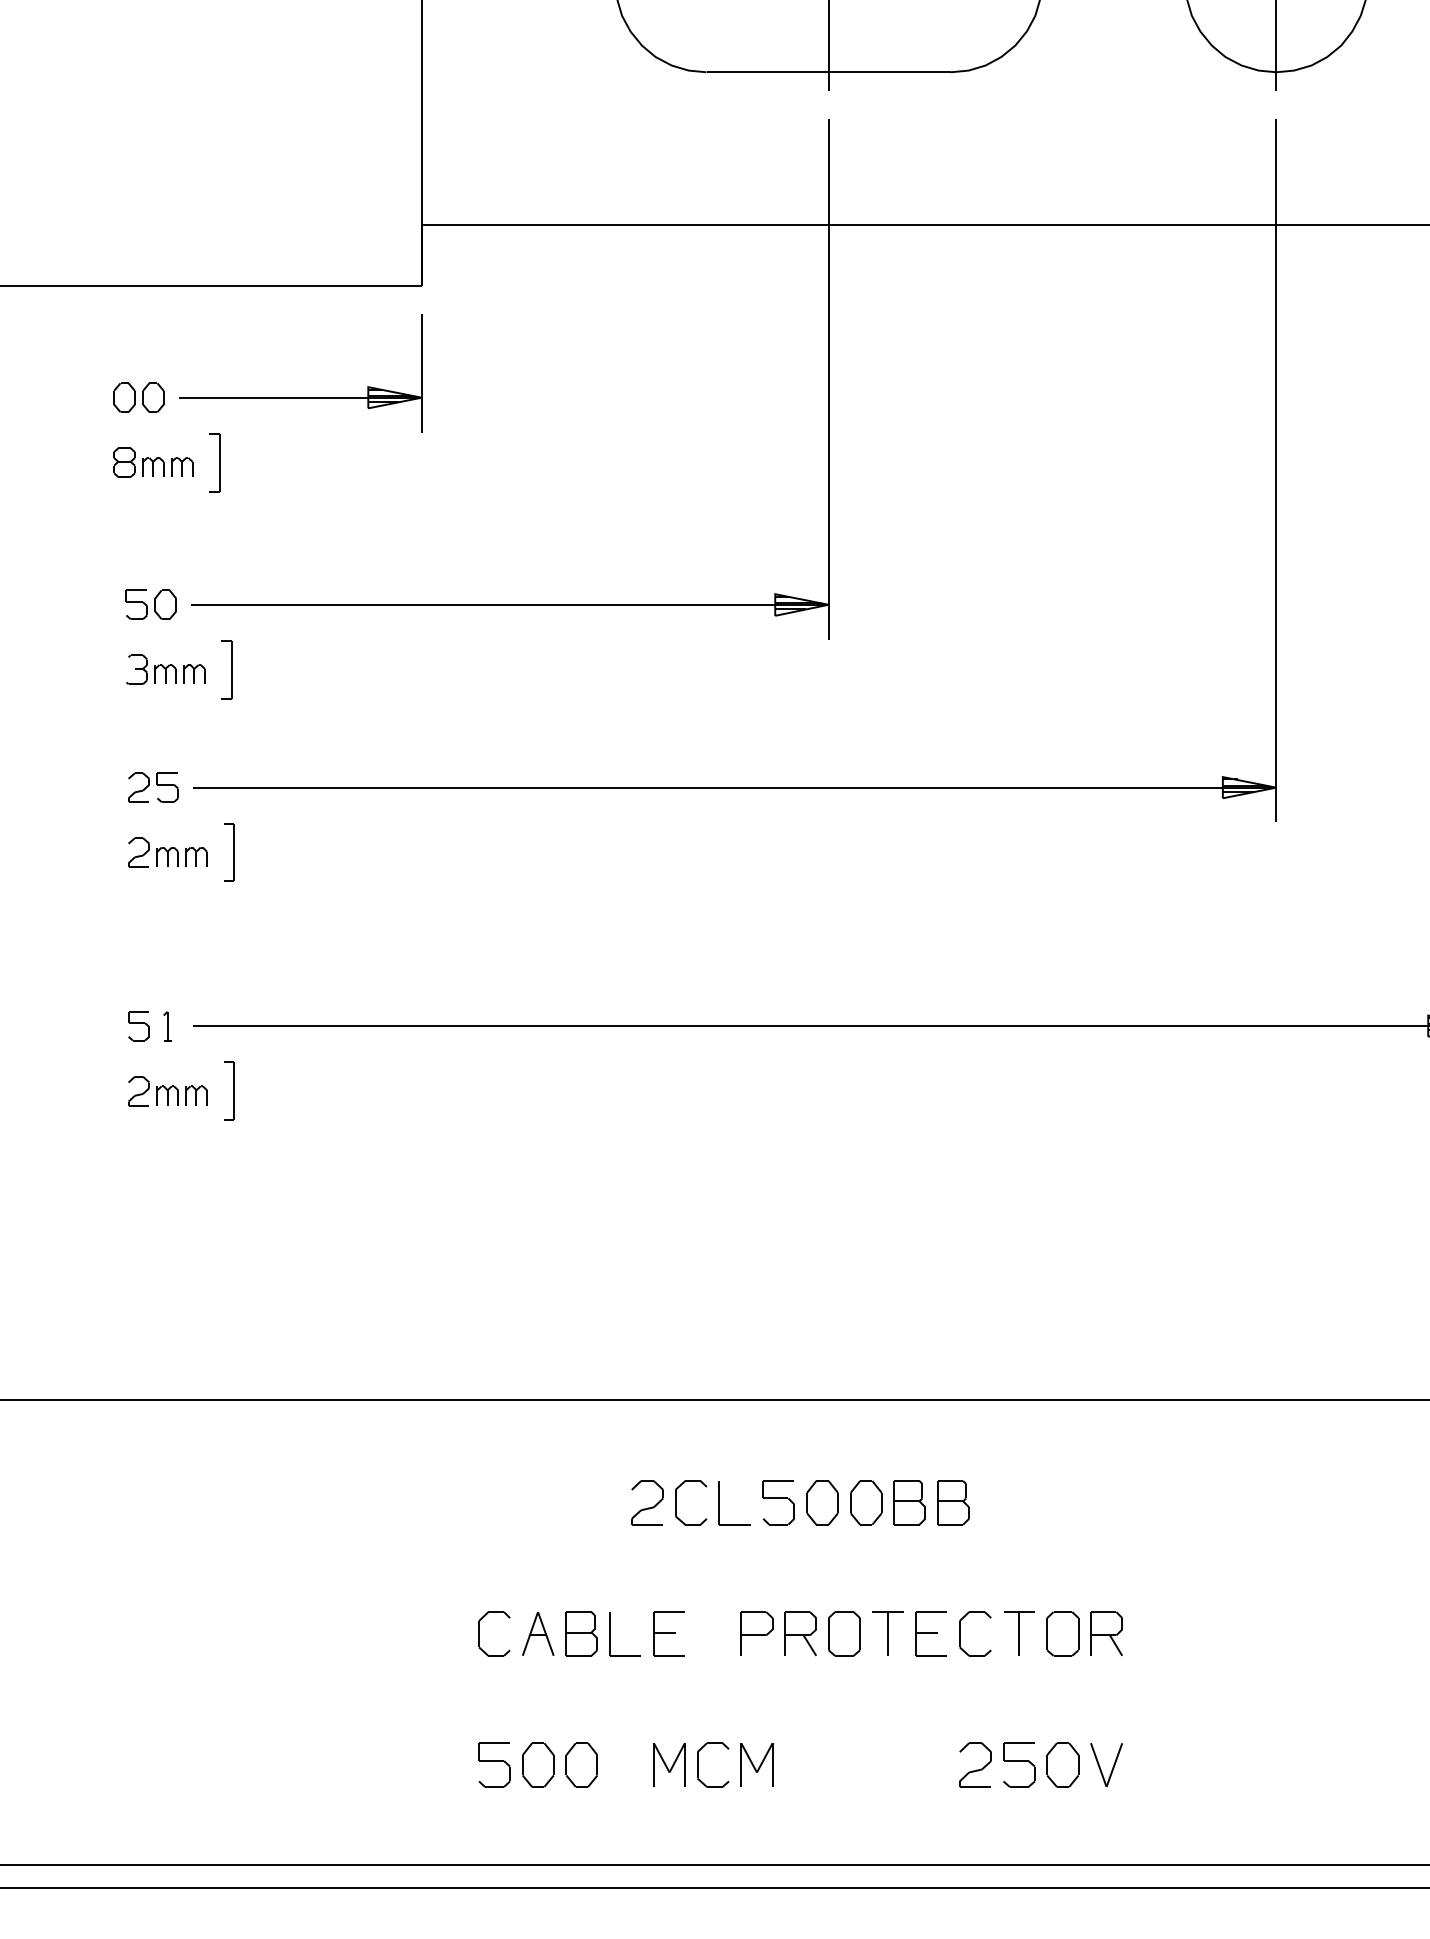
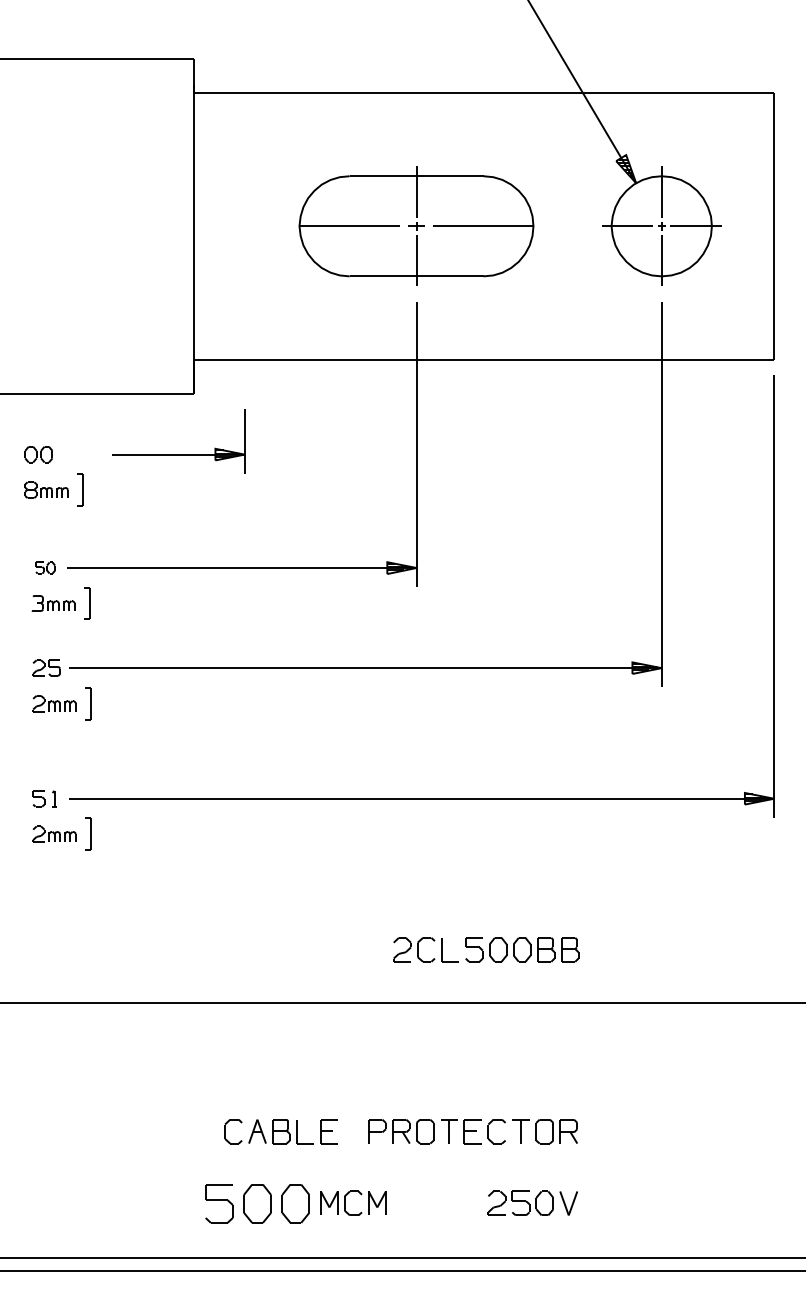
part: (300, 397) -> (178, 454), moved
part: (151, 603) -> (45, 567), size x0.7
part: (799, 1502) -> (485, 949), moved
part: (538, 1763) -> (257, 1202), size x1.6

